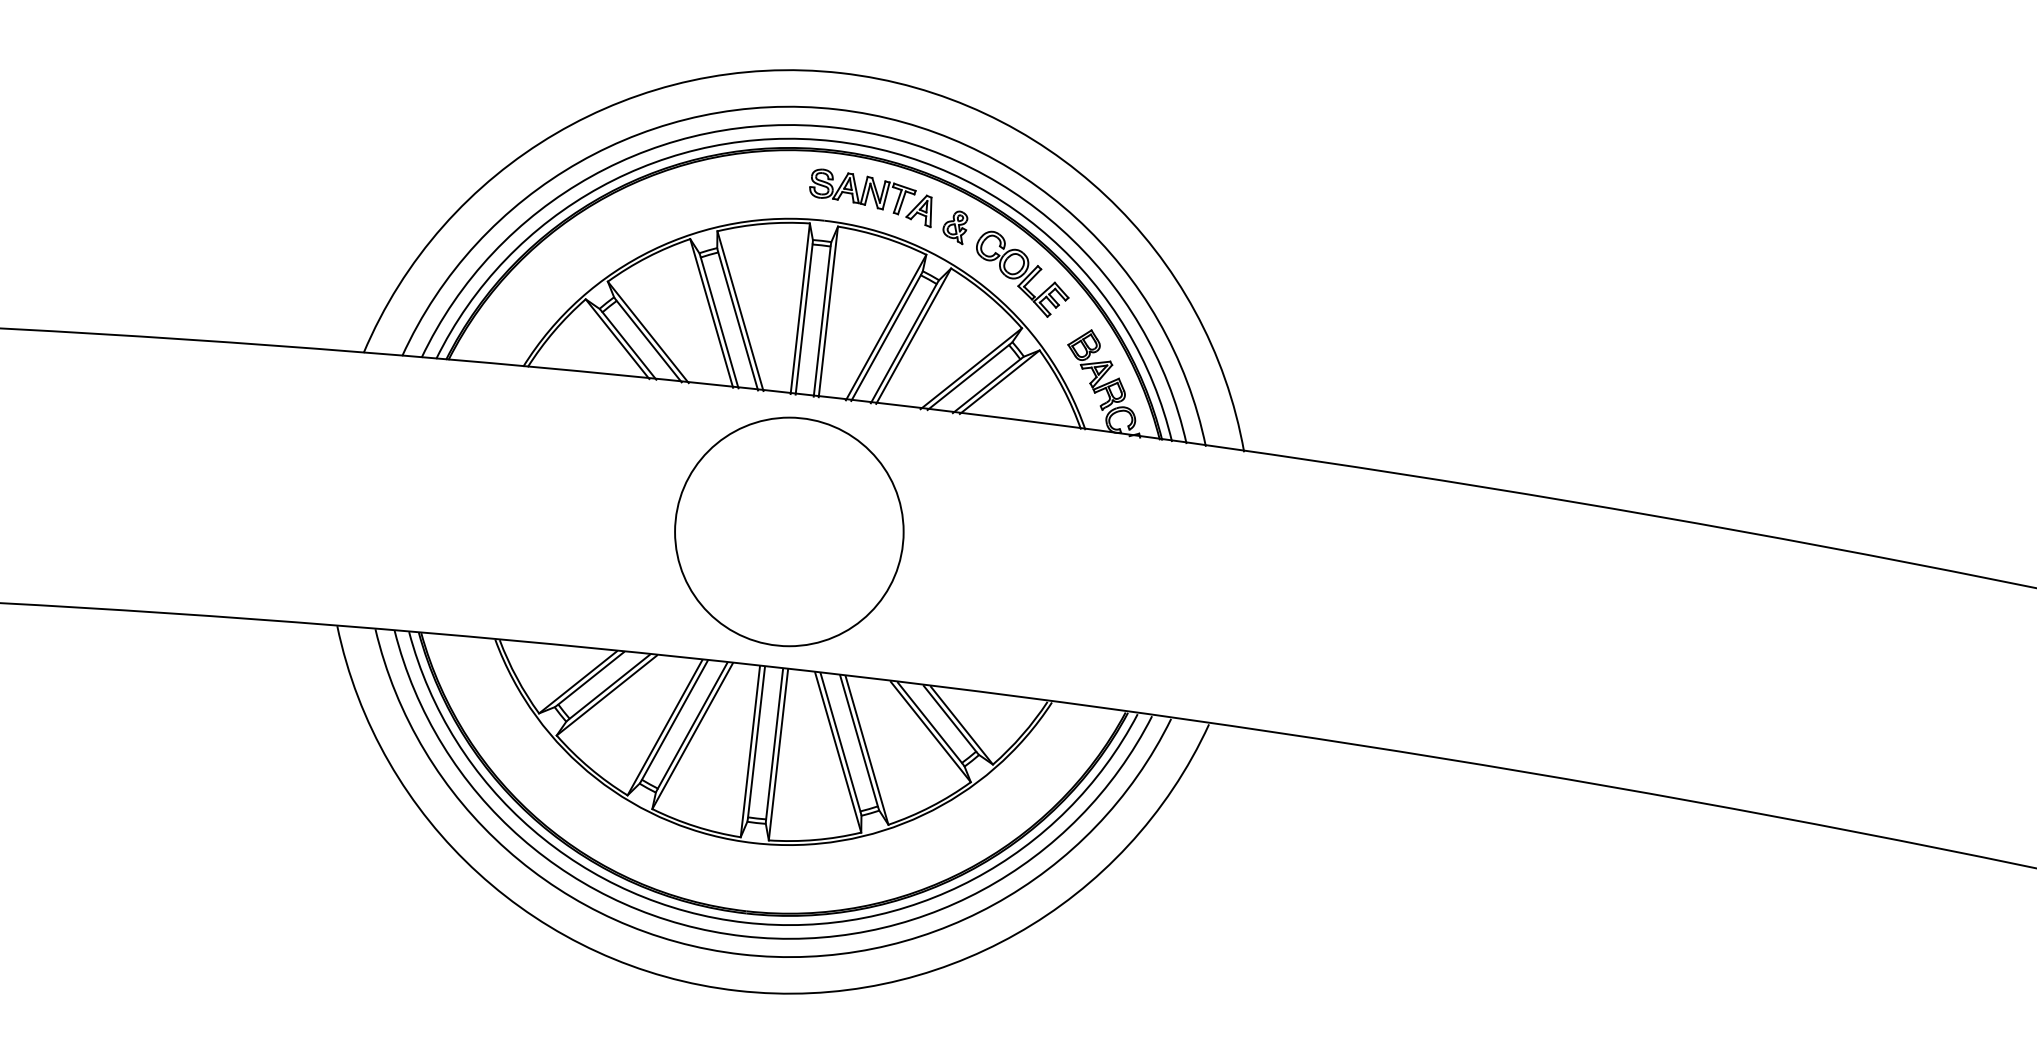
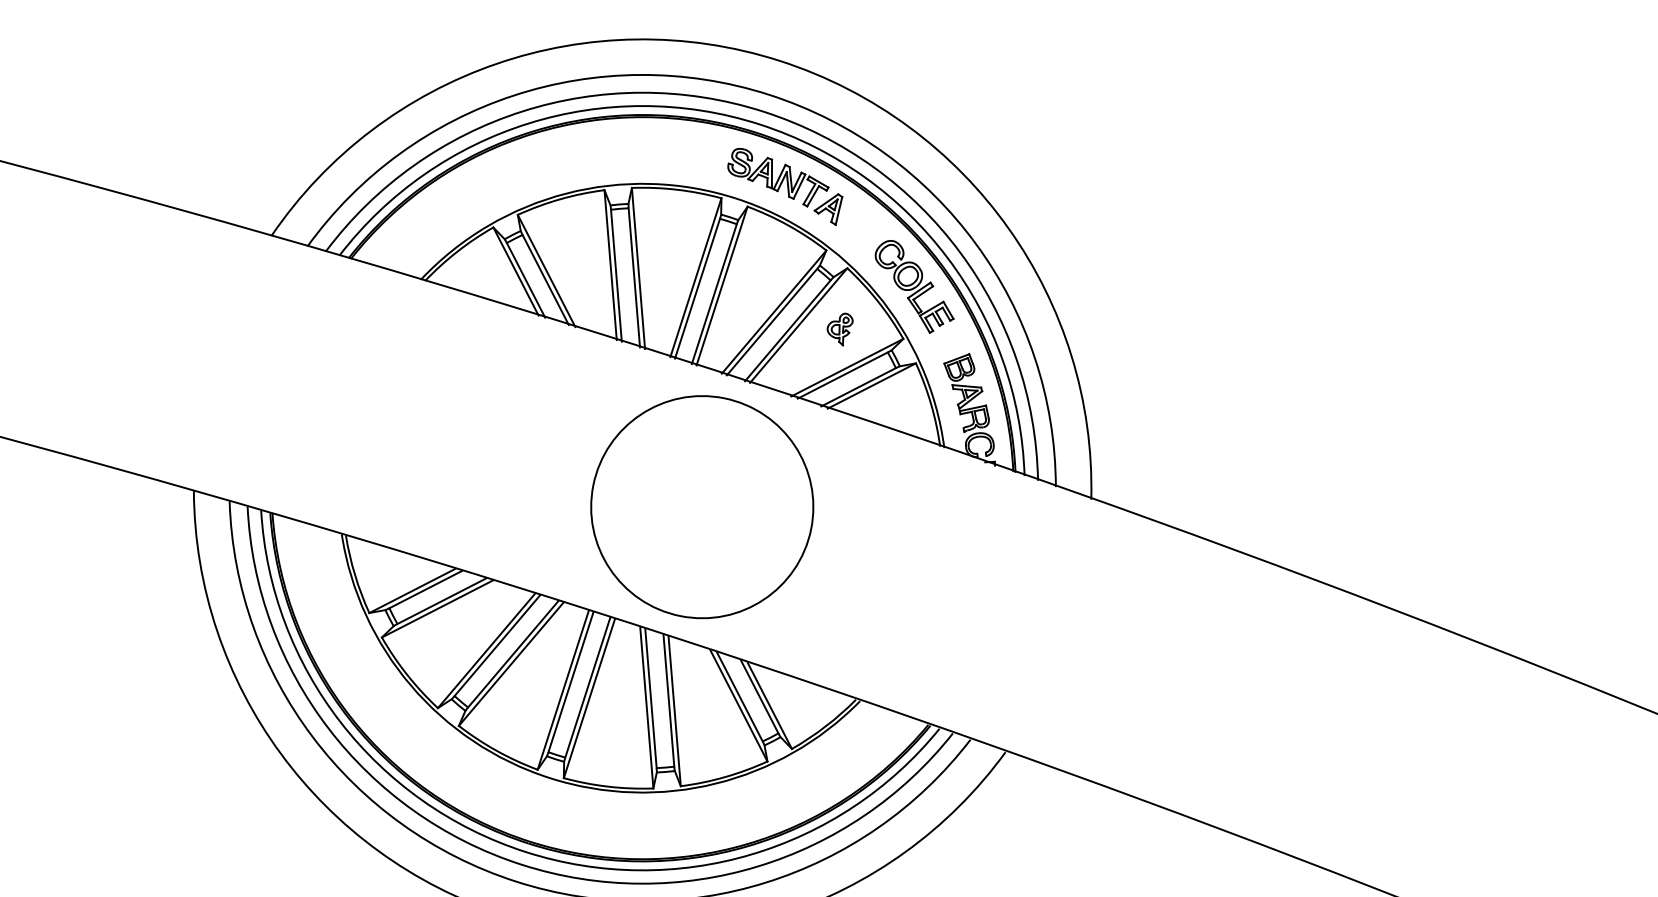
part: (955, 227) -> (839, 328), moved
circle: (789, 531) -> (702, 506), moved

